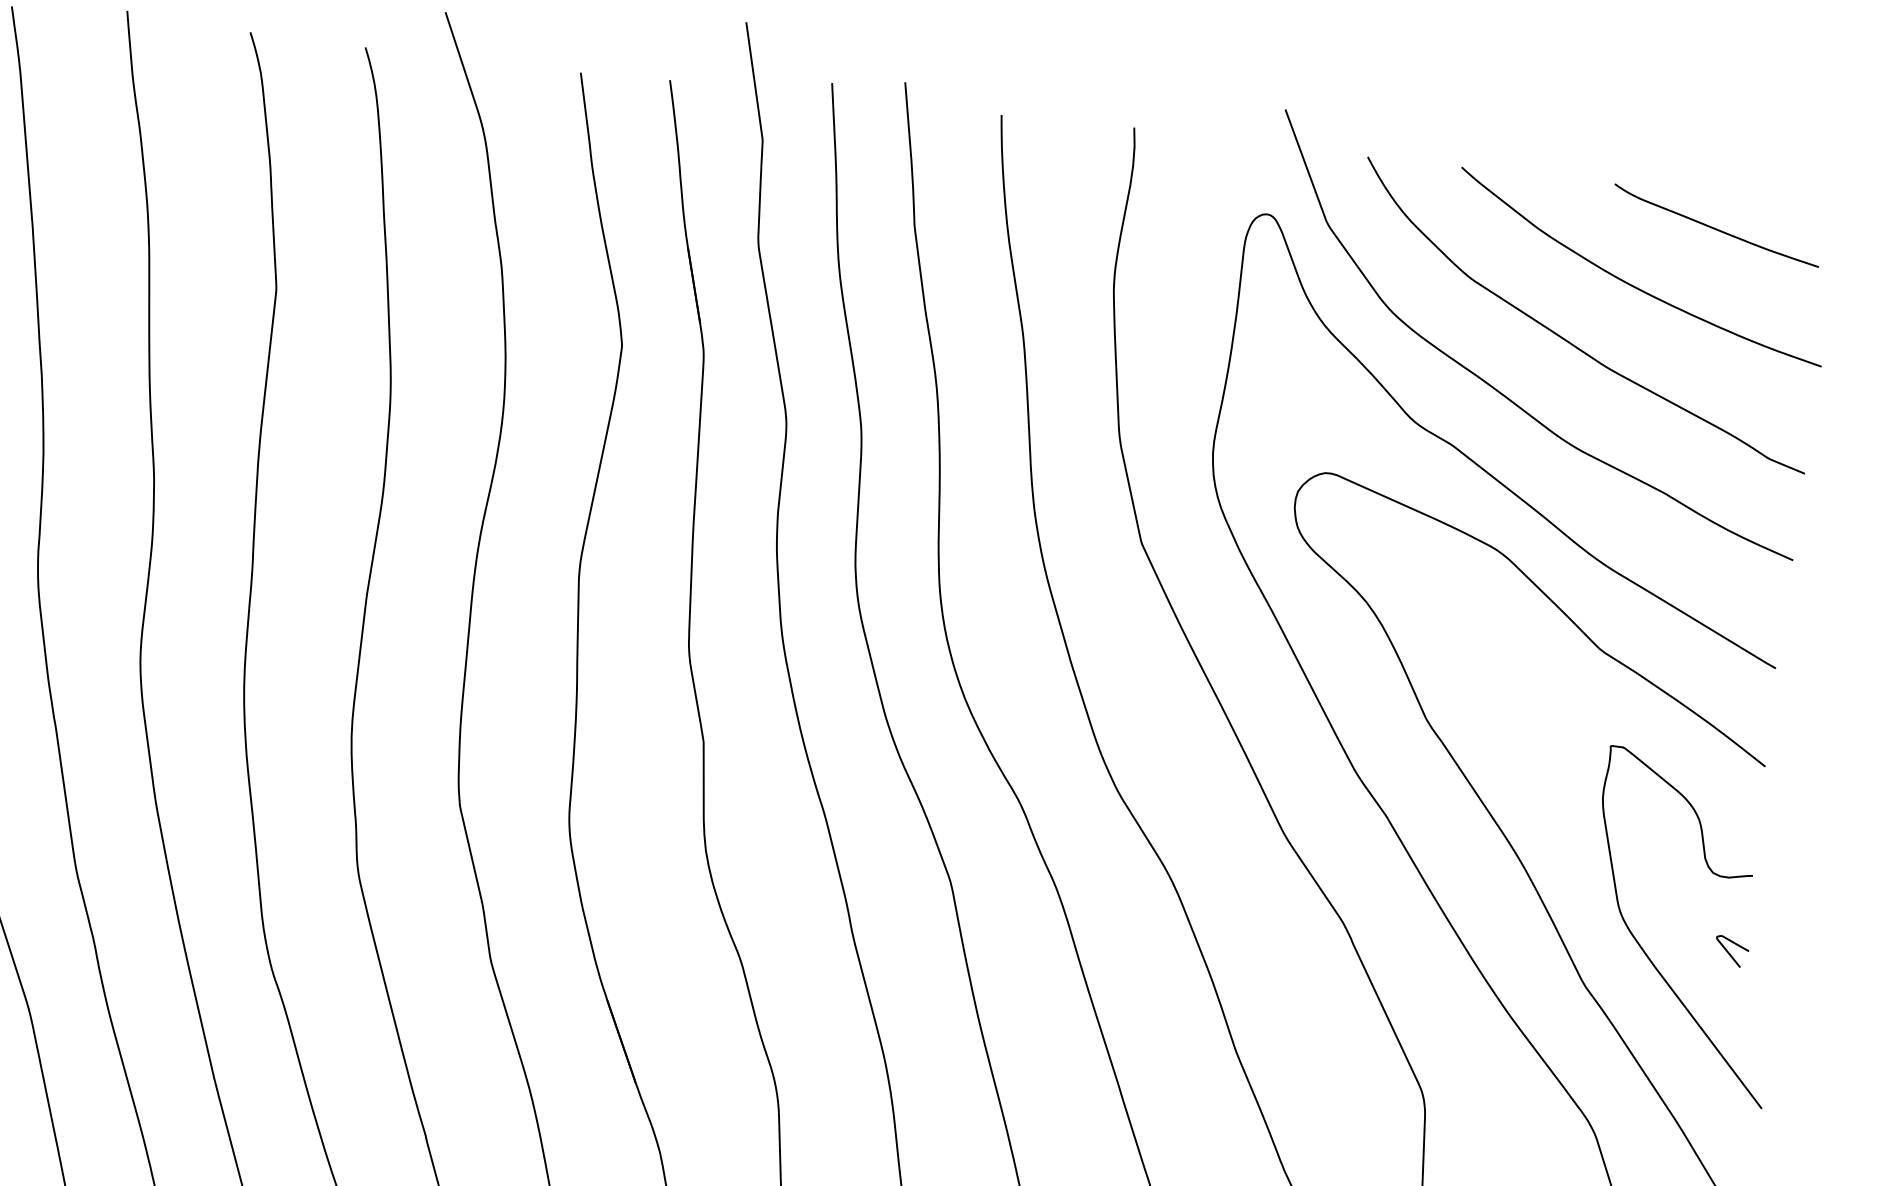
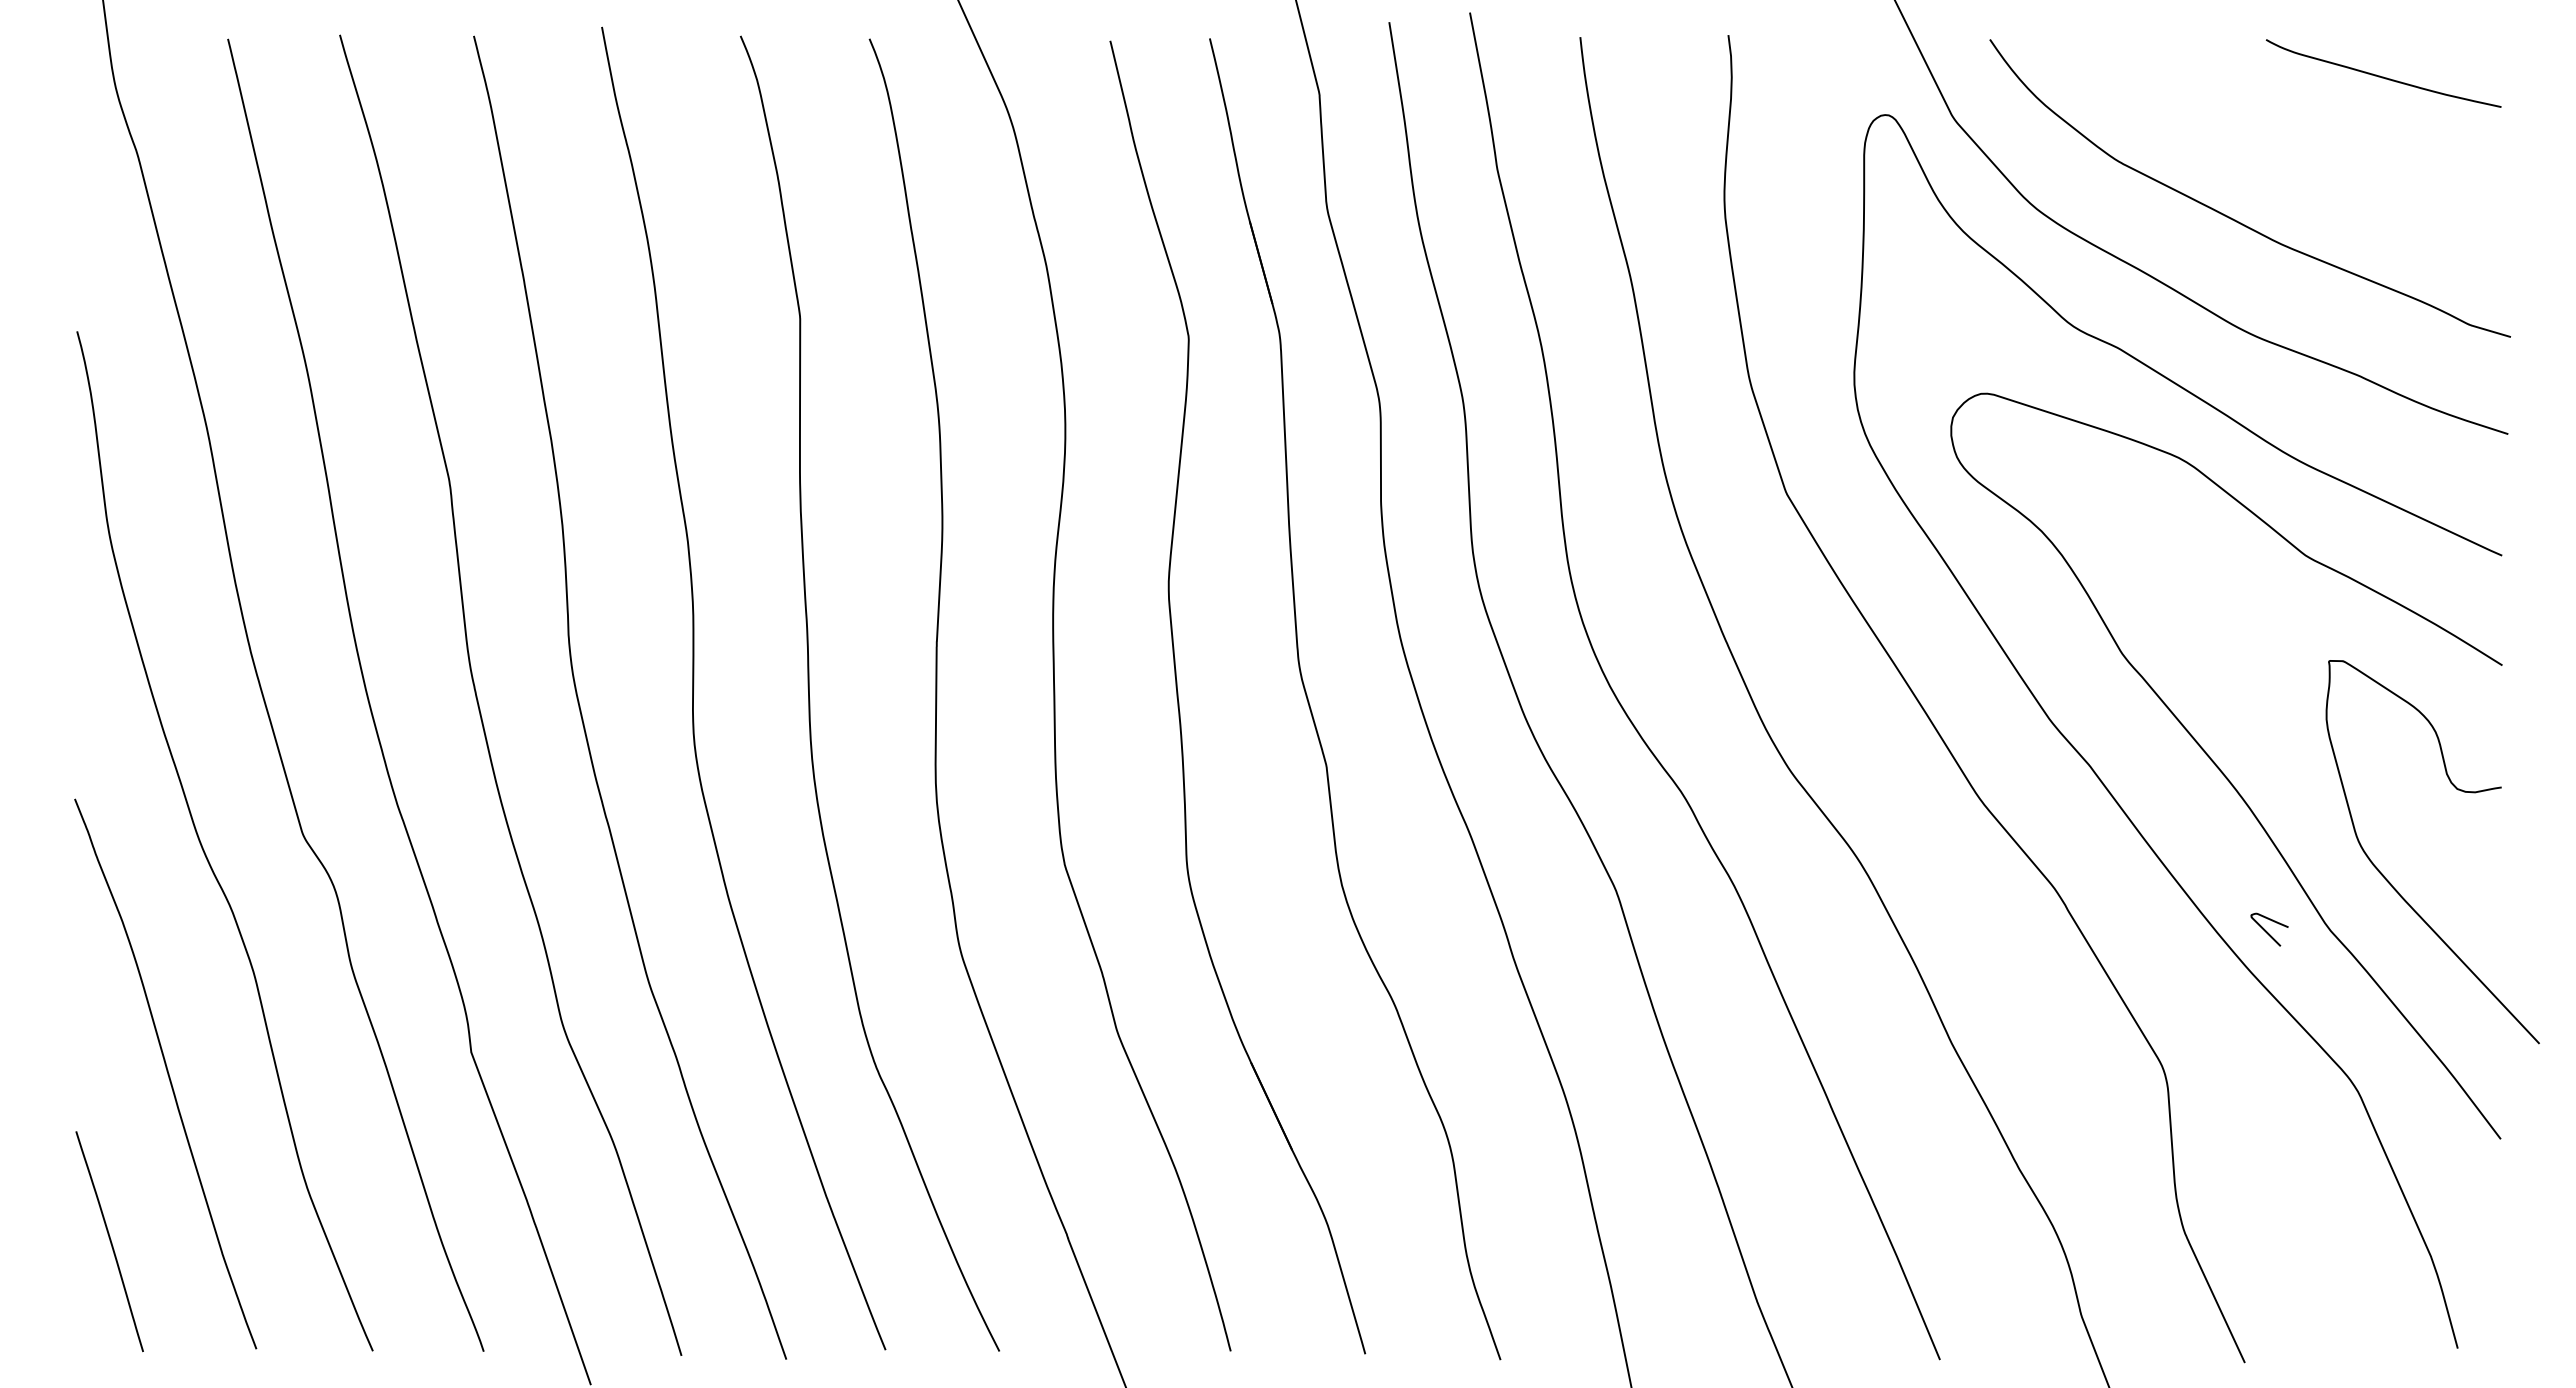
curve: (1631, 284) -> (2296, 148), removed
curve: (1729, 953) -> (2267, 931), moved

